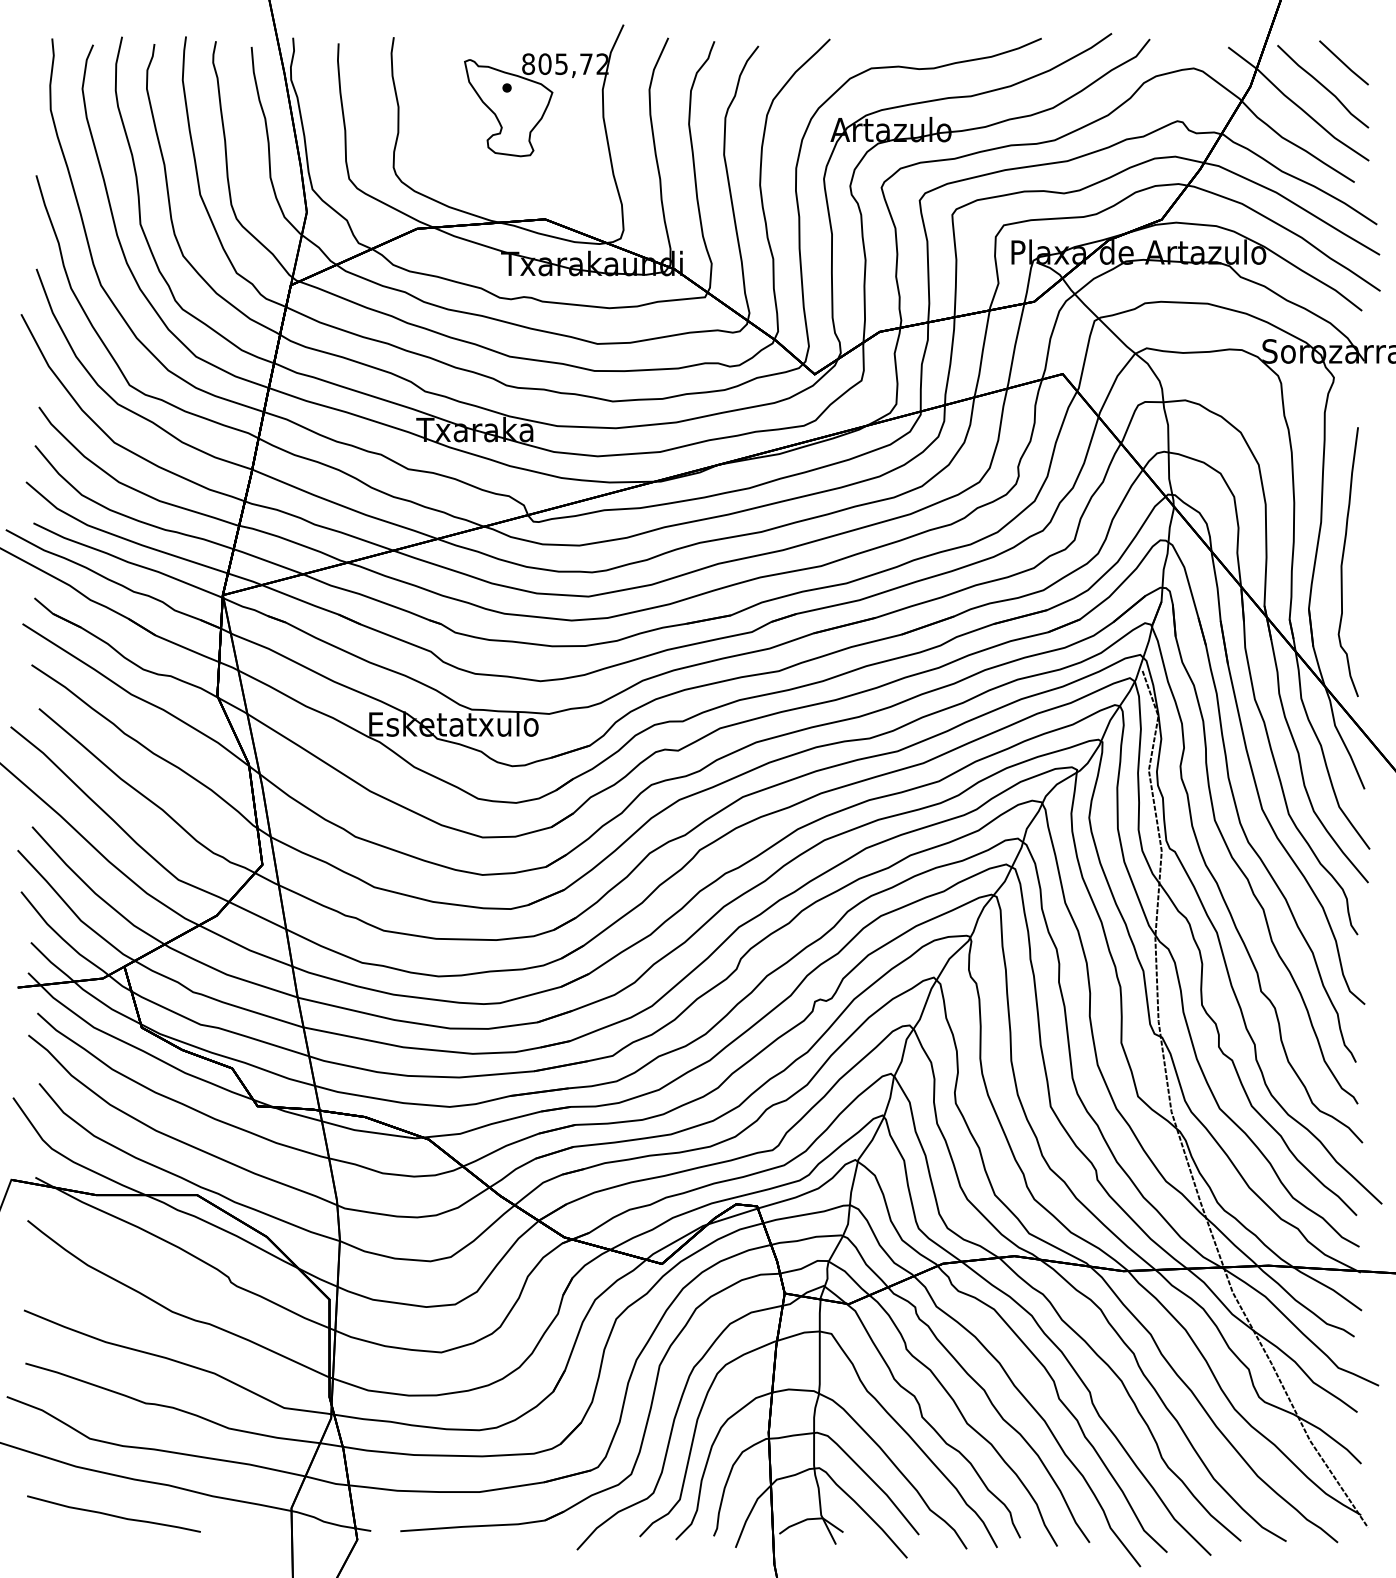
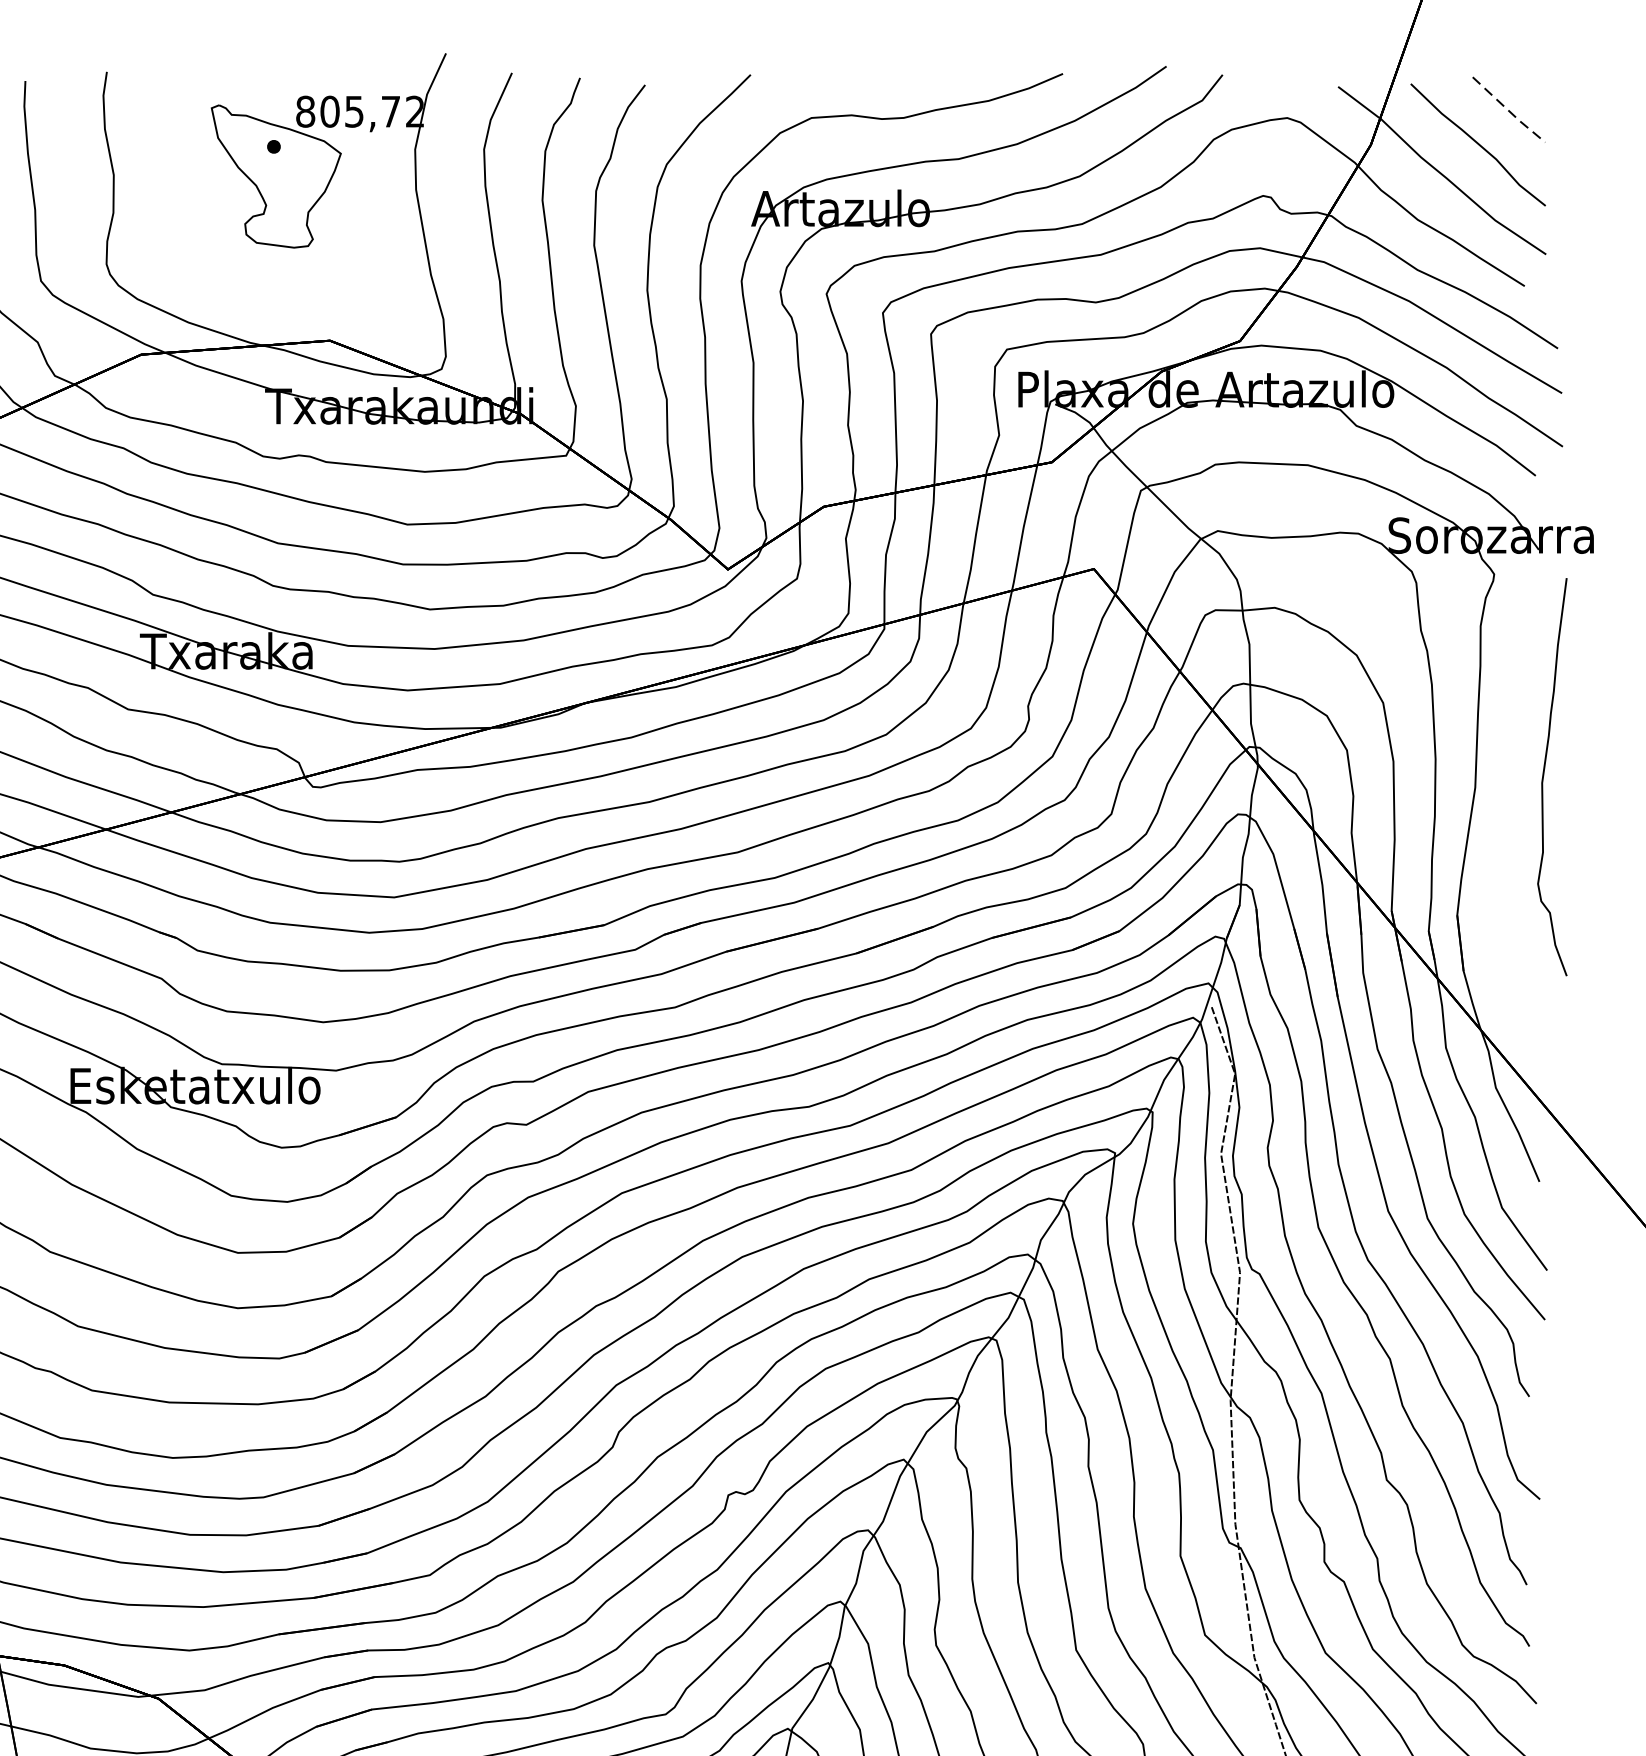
line: (1344, 63) -> (1509, 110), solid -> dashed
curve: (1343, 560) -> (1545, 774), moved

